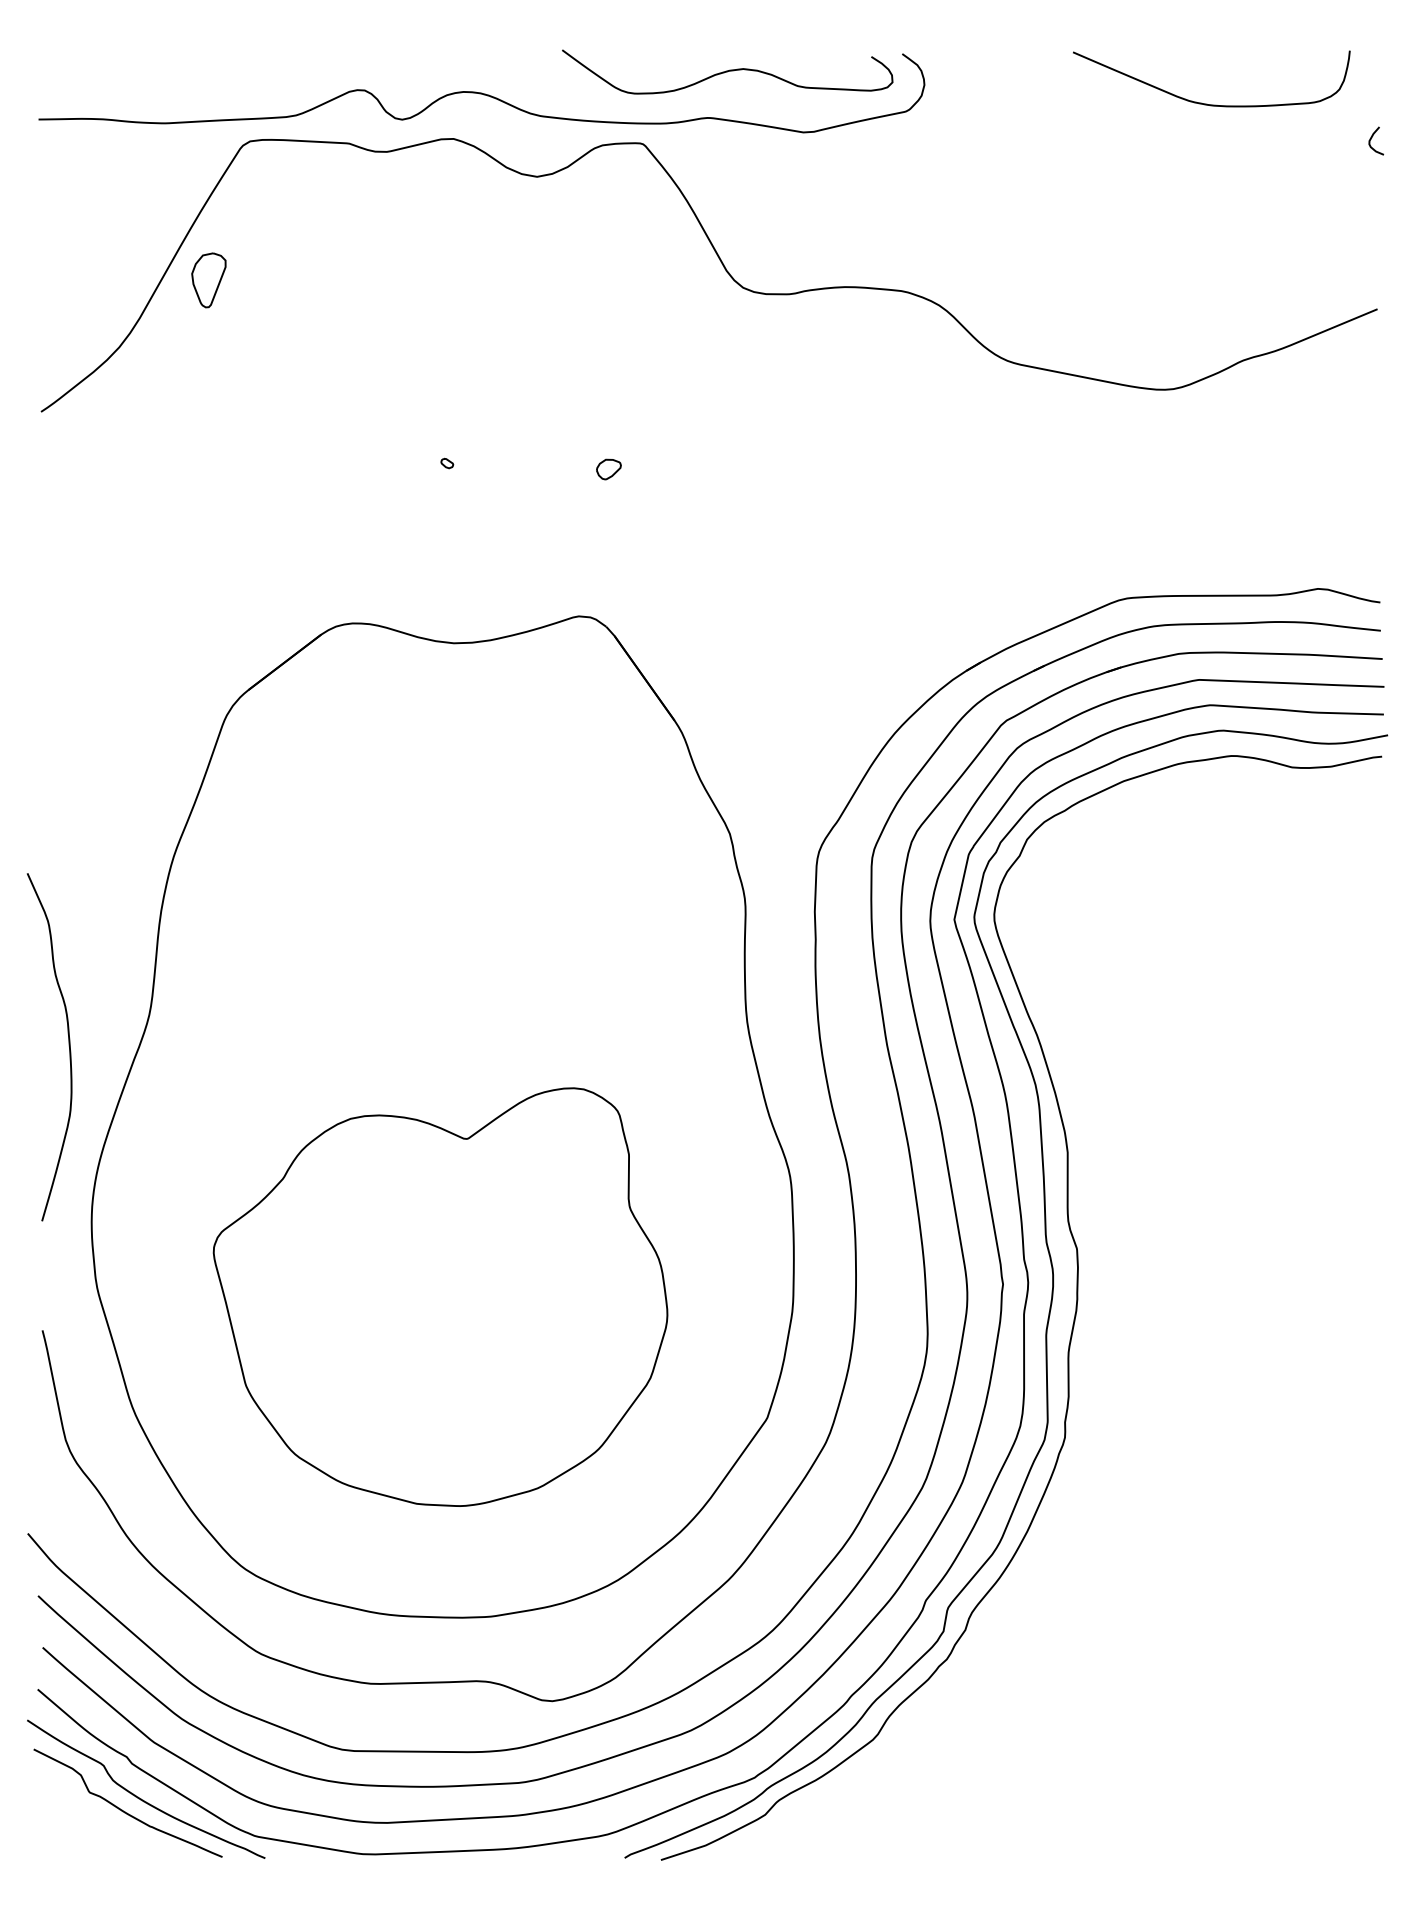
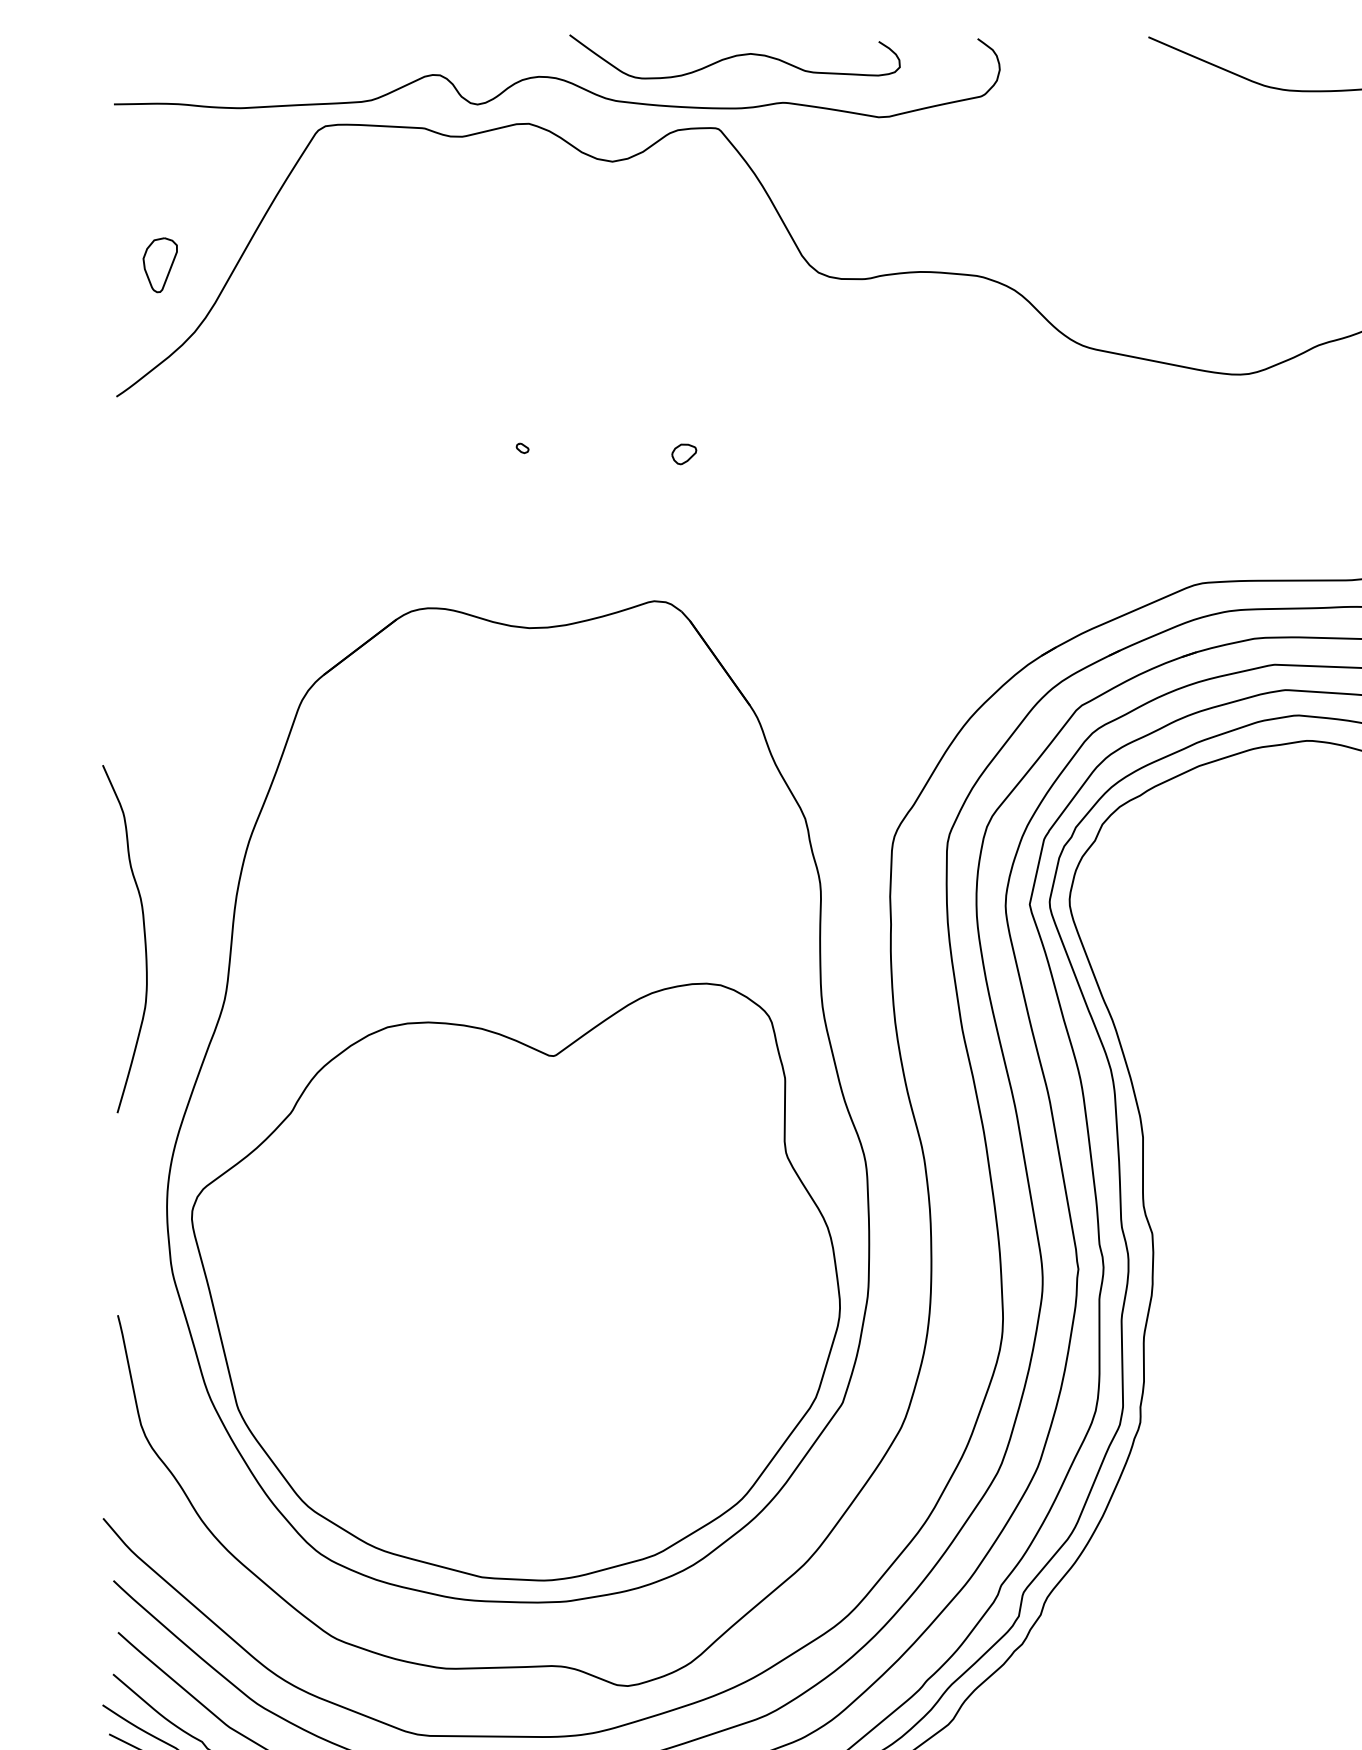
curve: (727, 71) -> (734, 56), moved
part: (208, 280) -> (159, 265), moved
curve: (68, 1045) -> (143, 937), moved
part: (440, 1296) -> (515, 1281), size x1.43

